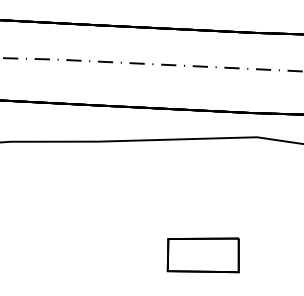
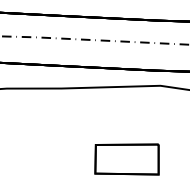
part: (202, 255) -> (126, 159), size x1.43

